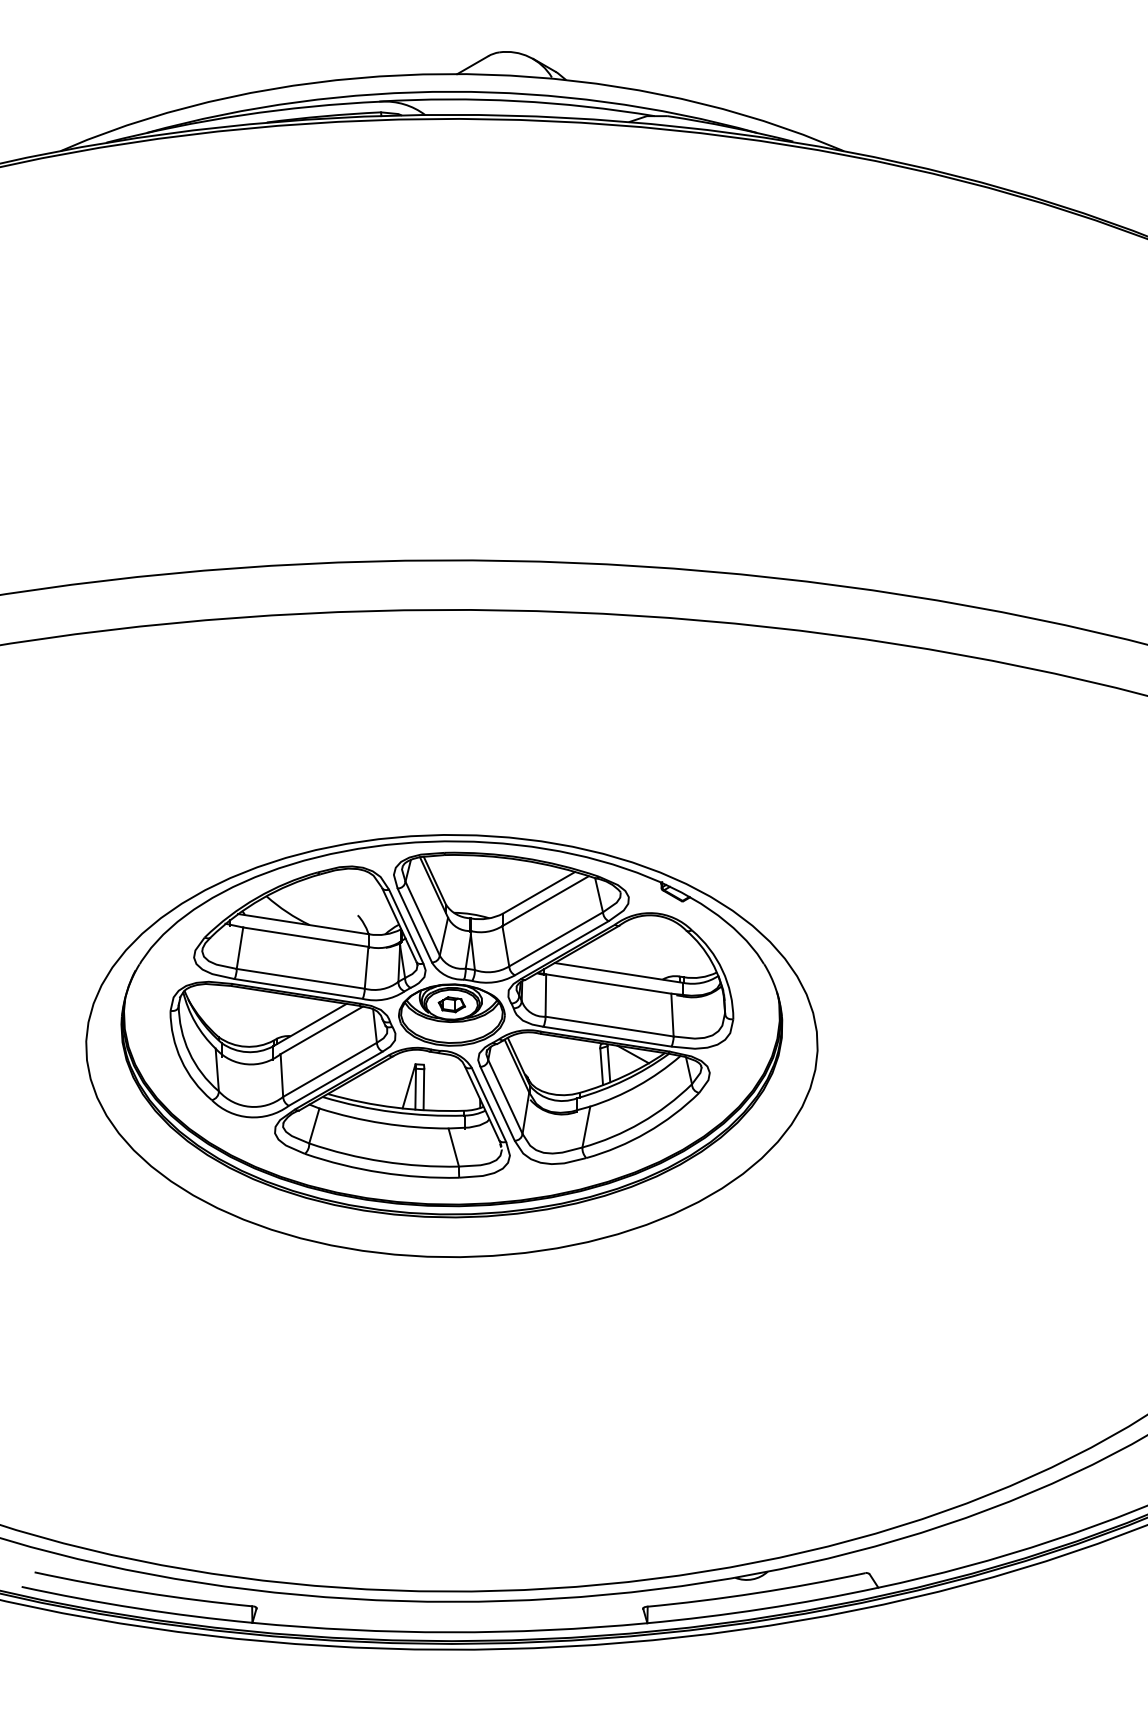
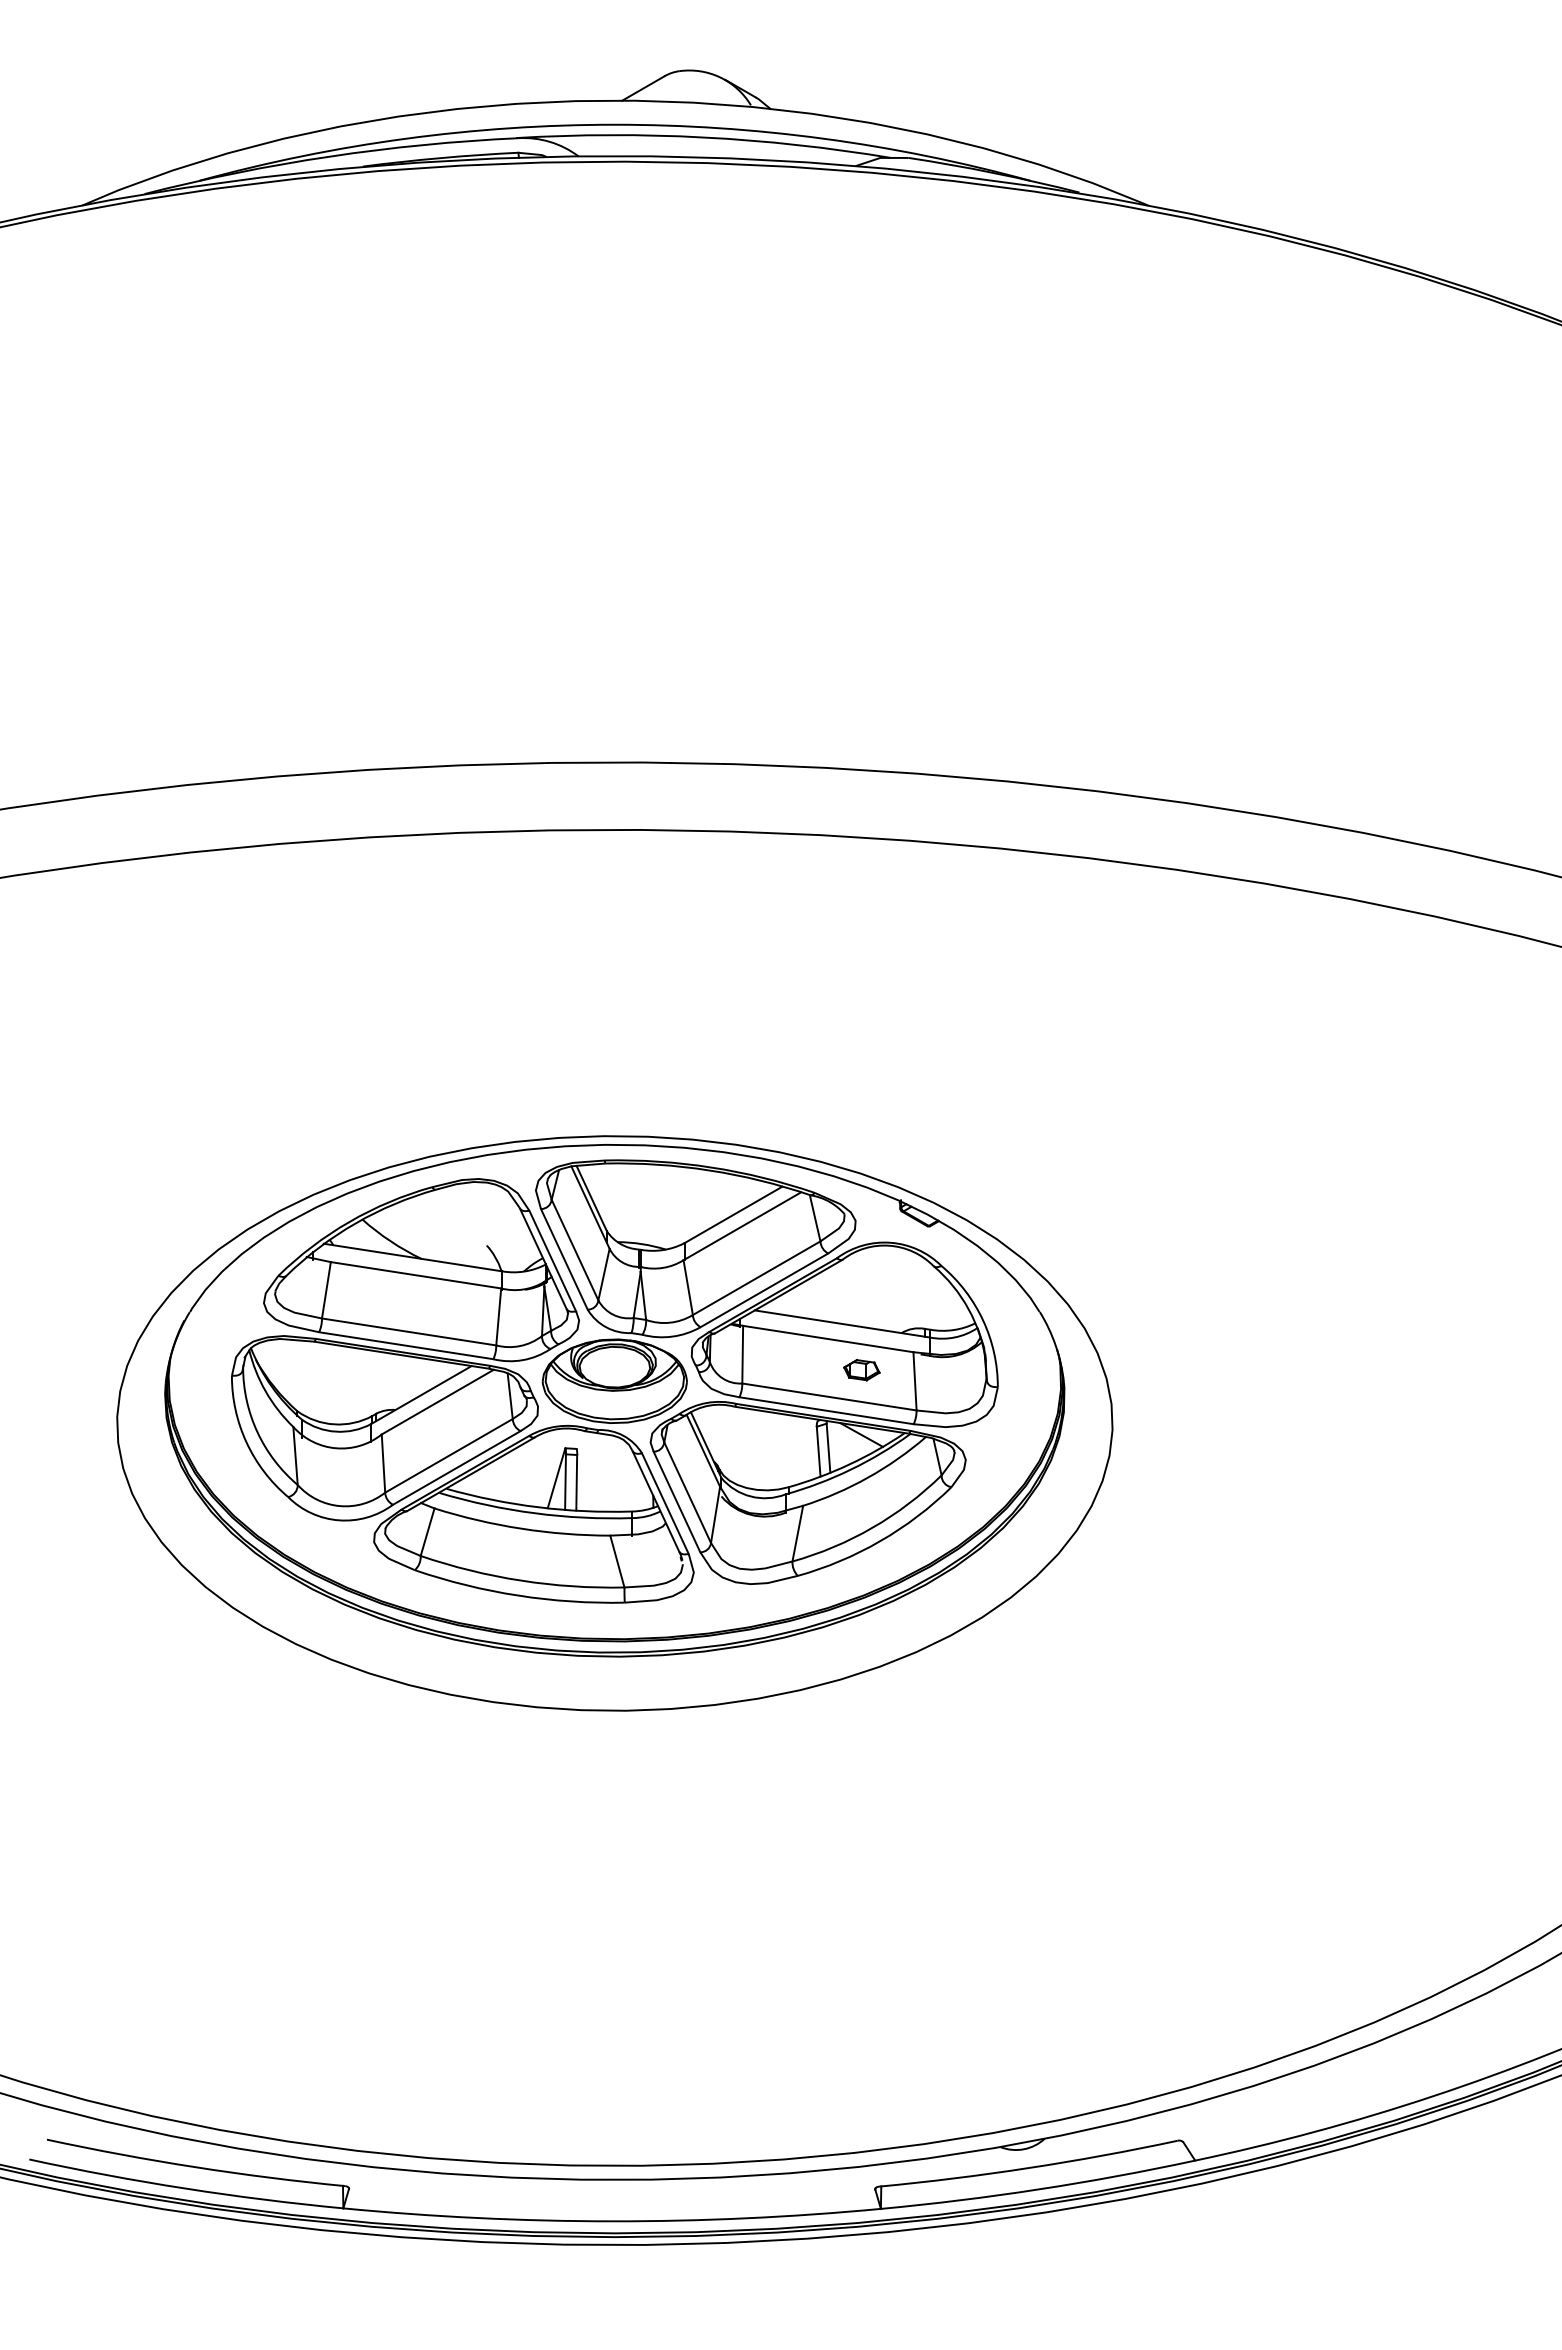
part: (451, 1004) -> (861, 1370), moved

